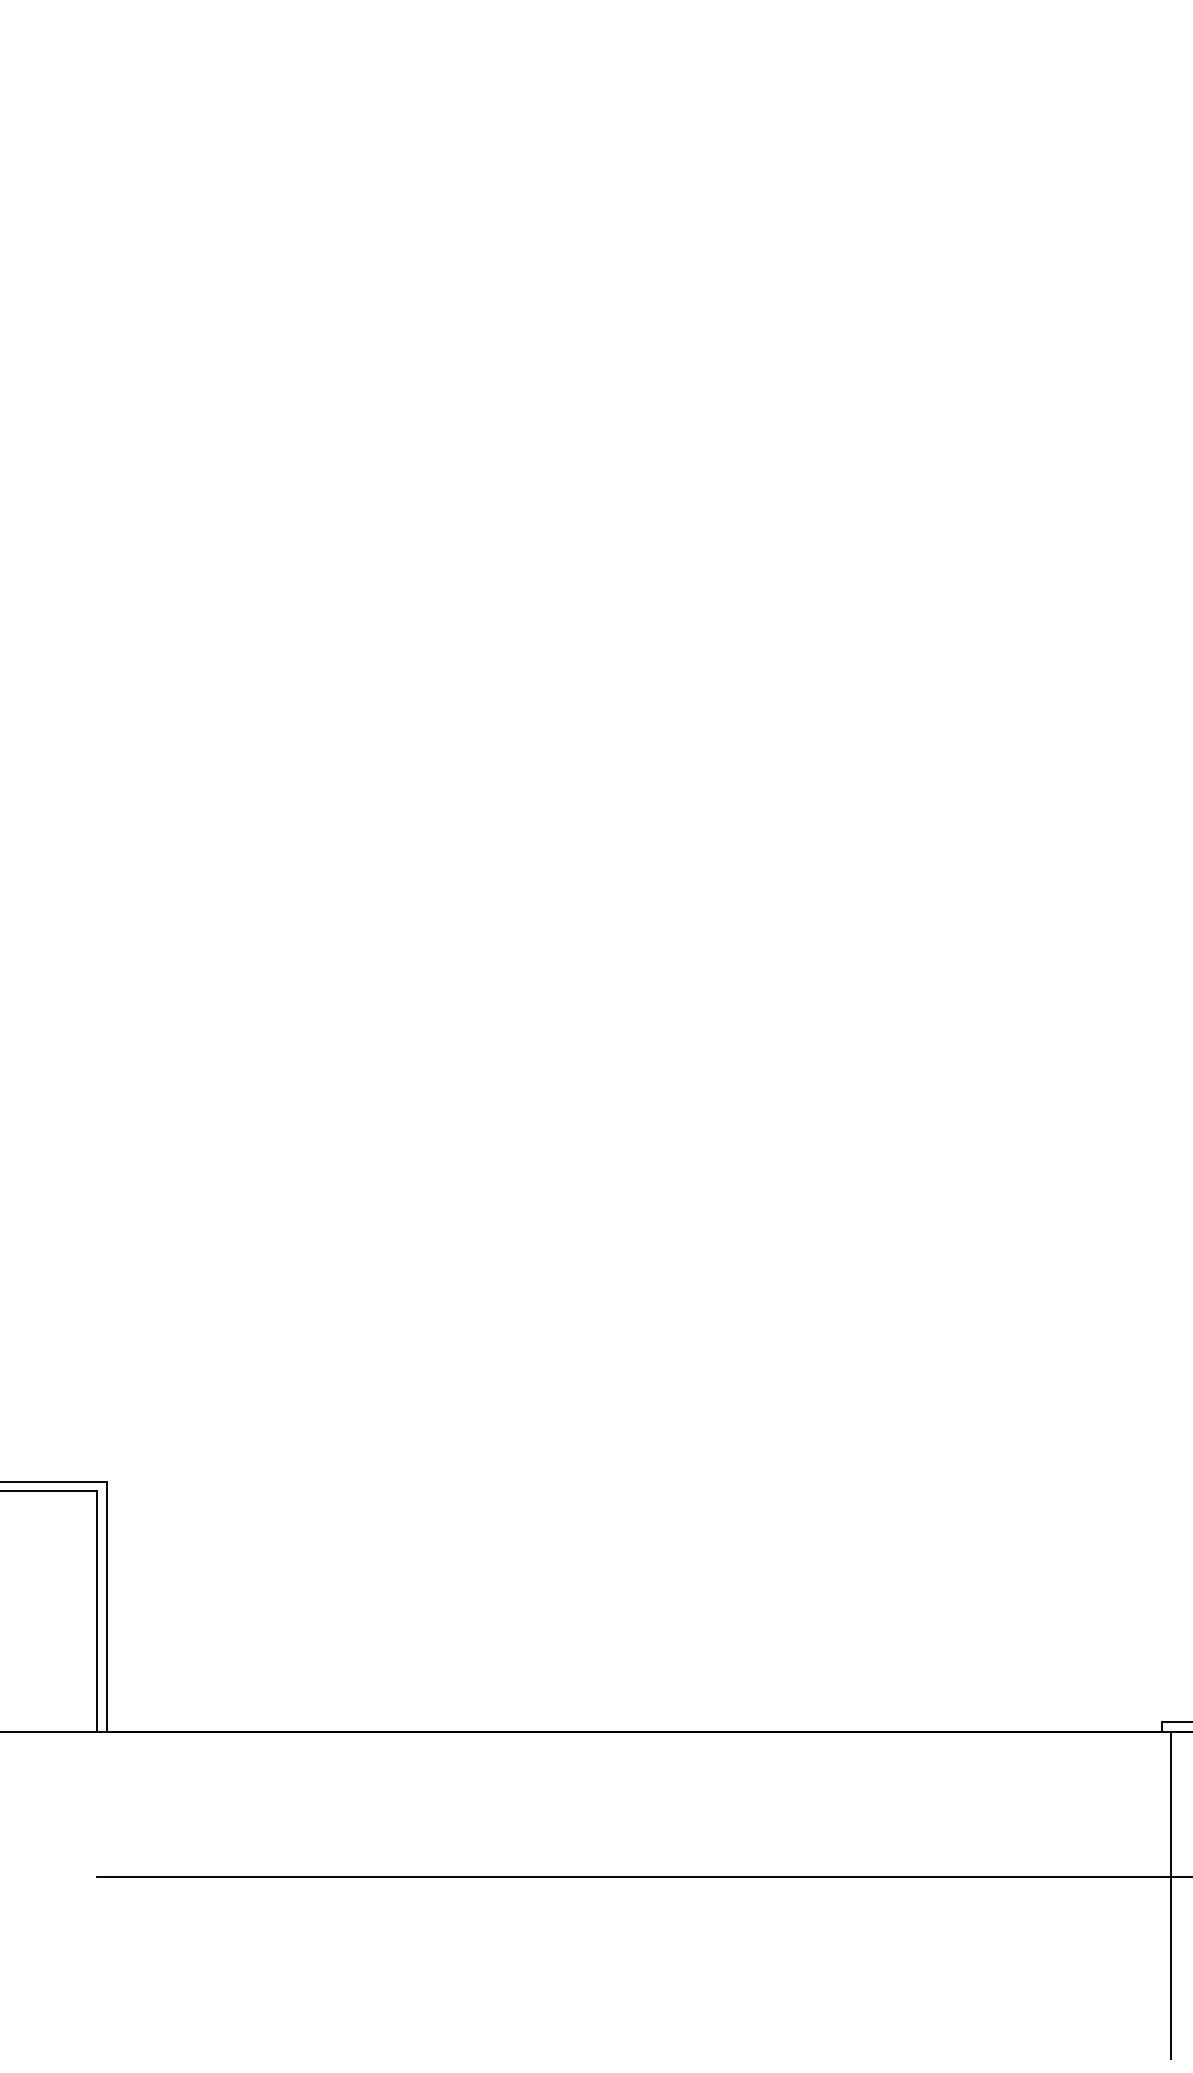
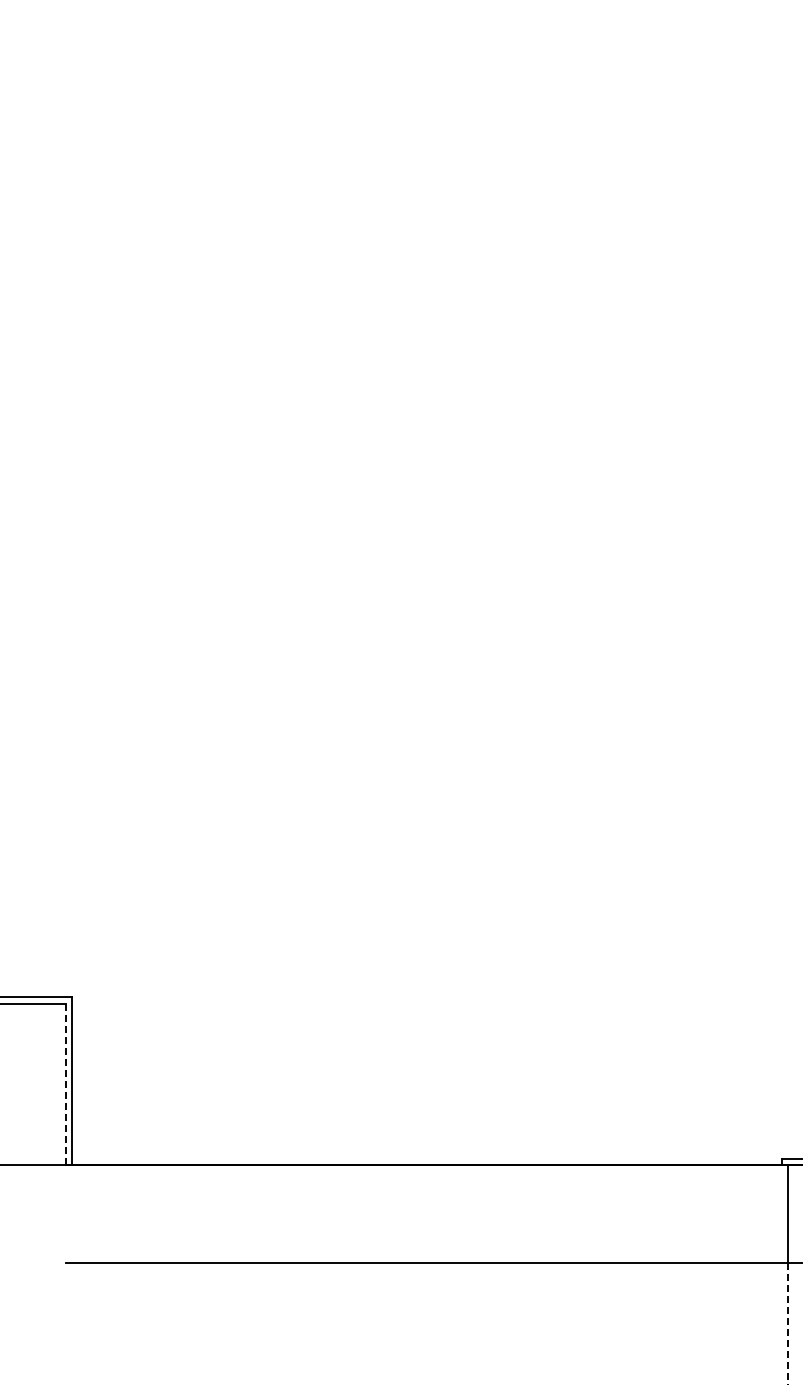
line: (97, 1611) -> (65, 1084), solid -> dashed
line: (1171, 1968) -> (788, 1324), solid -> dashed

